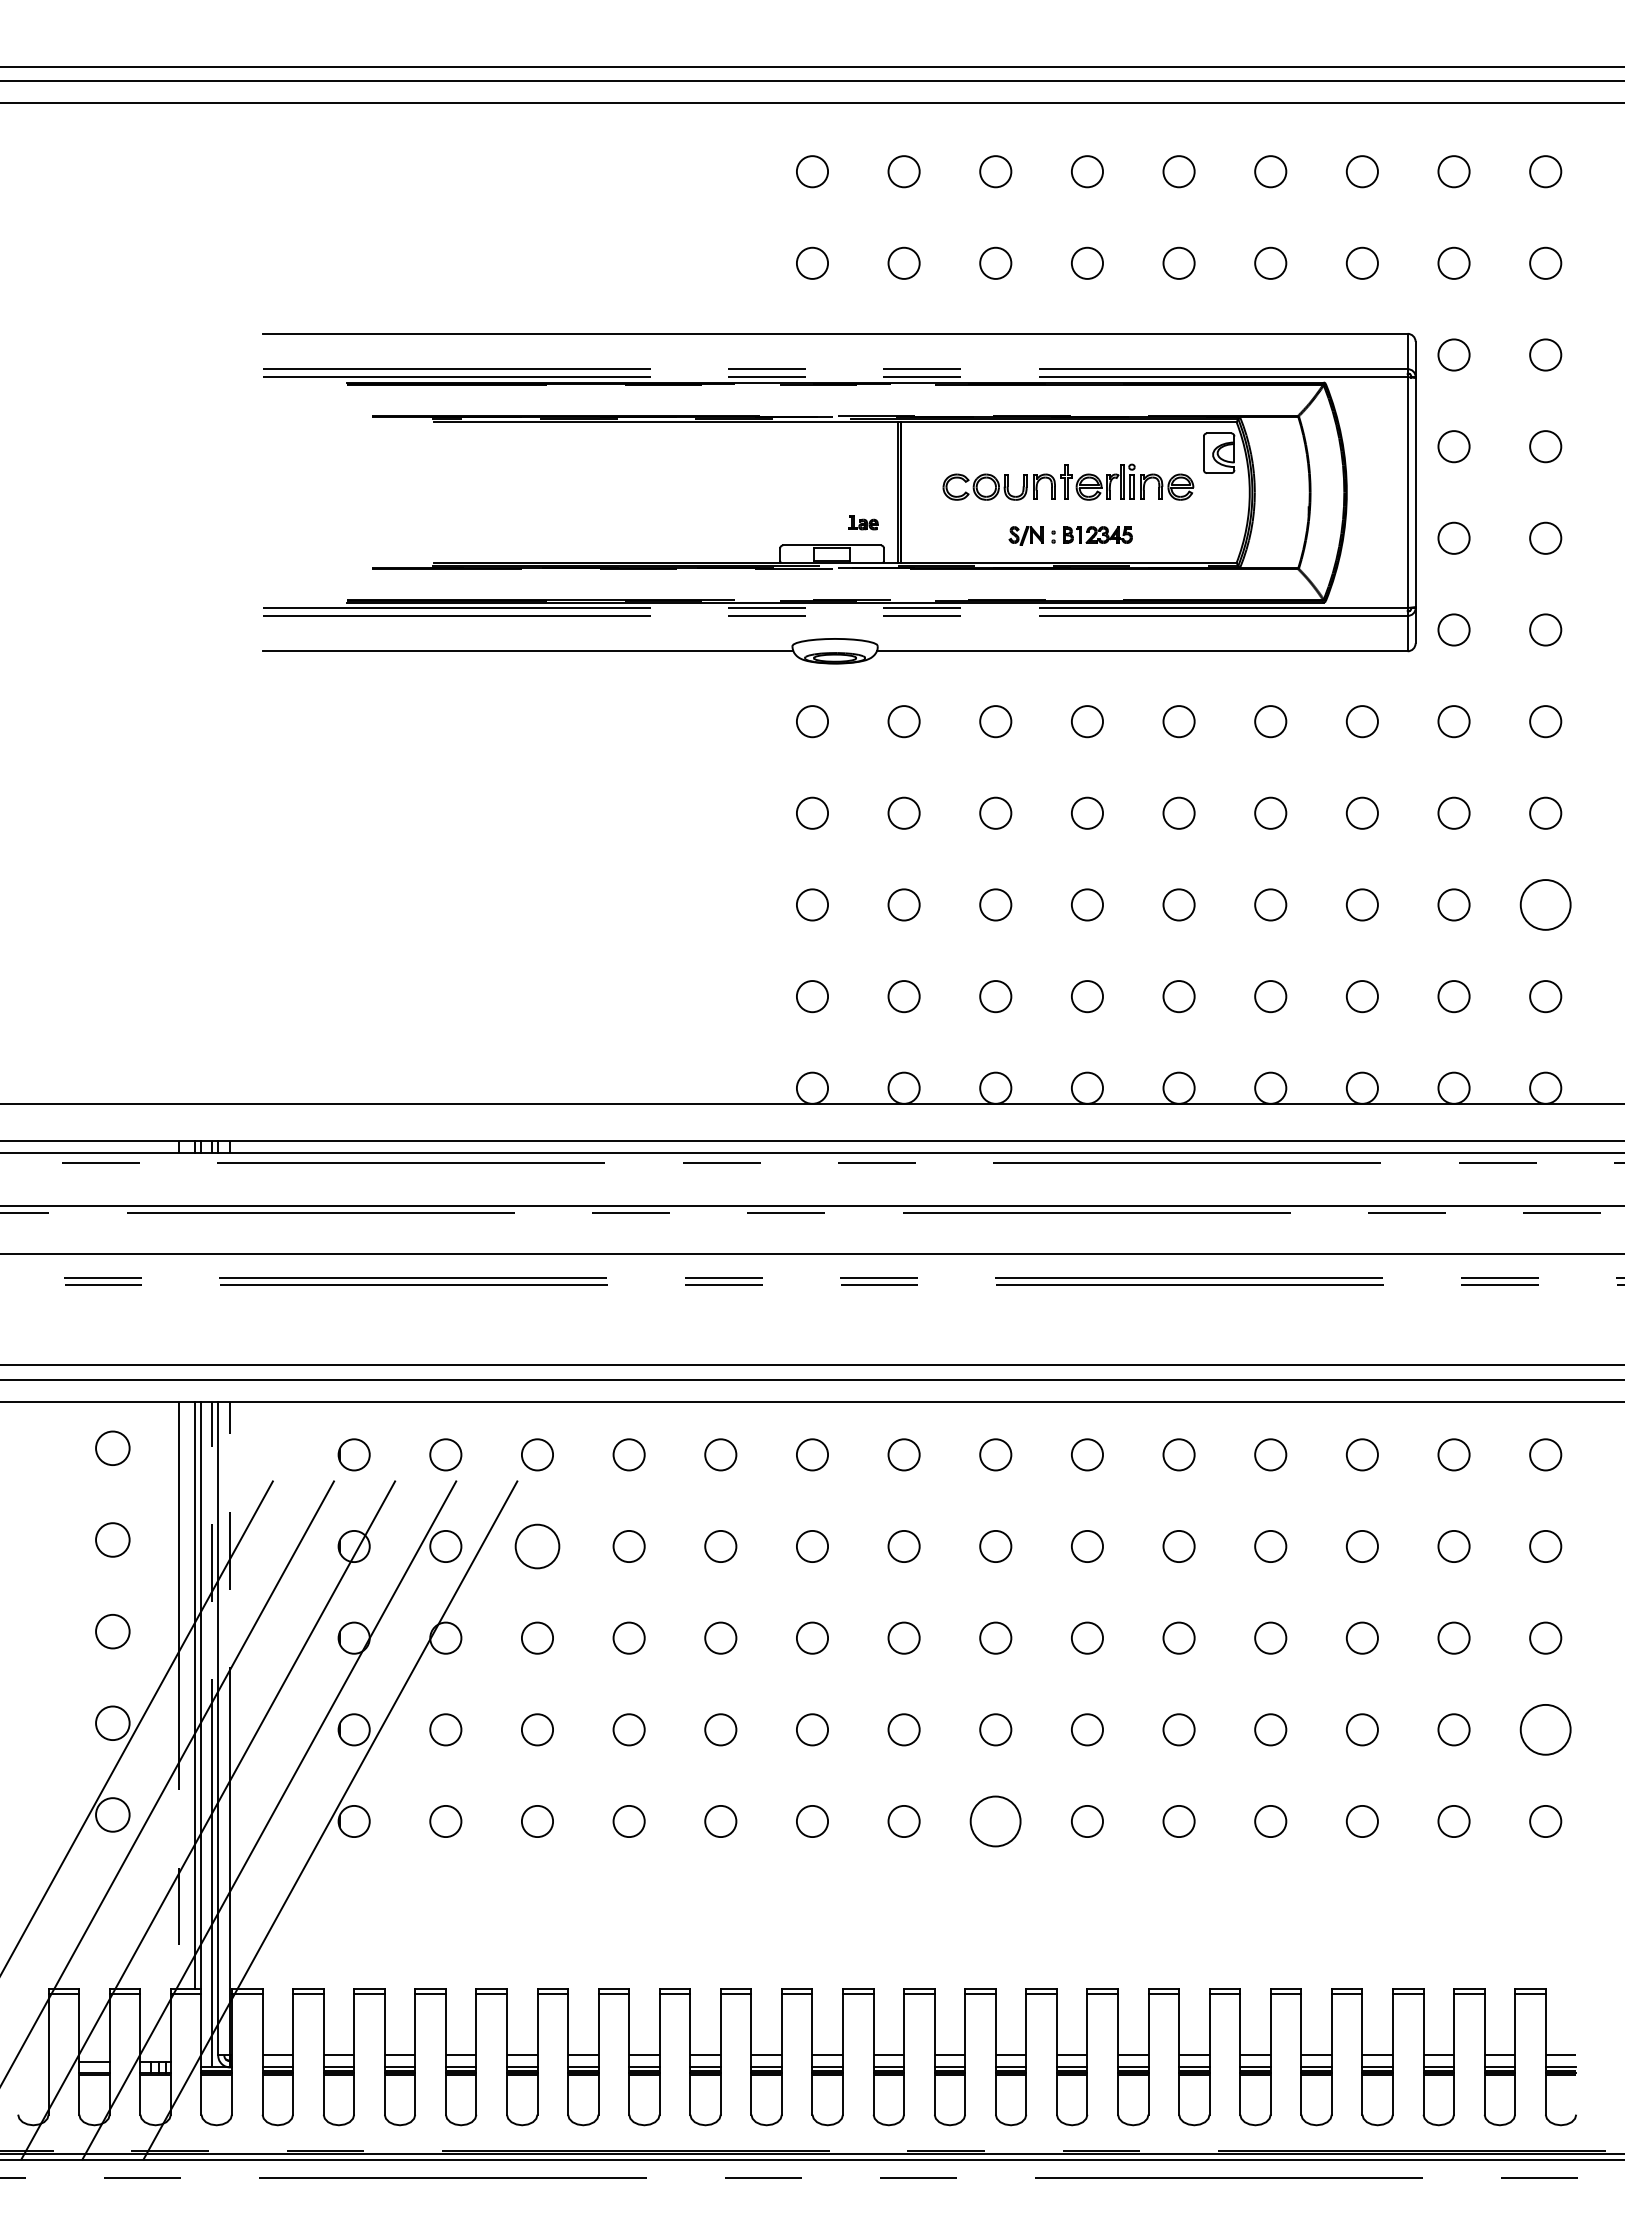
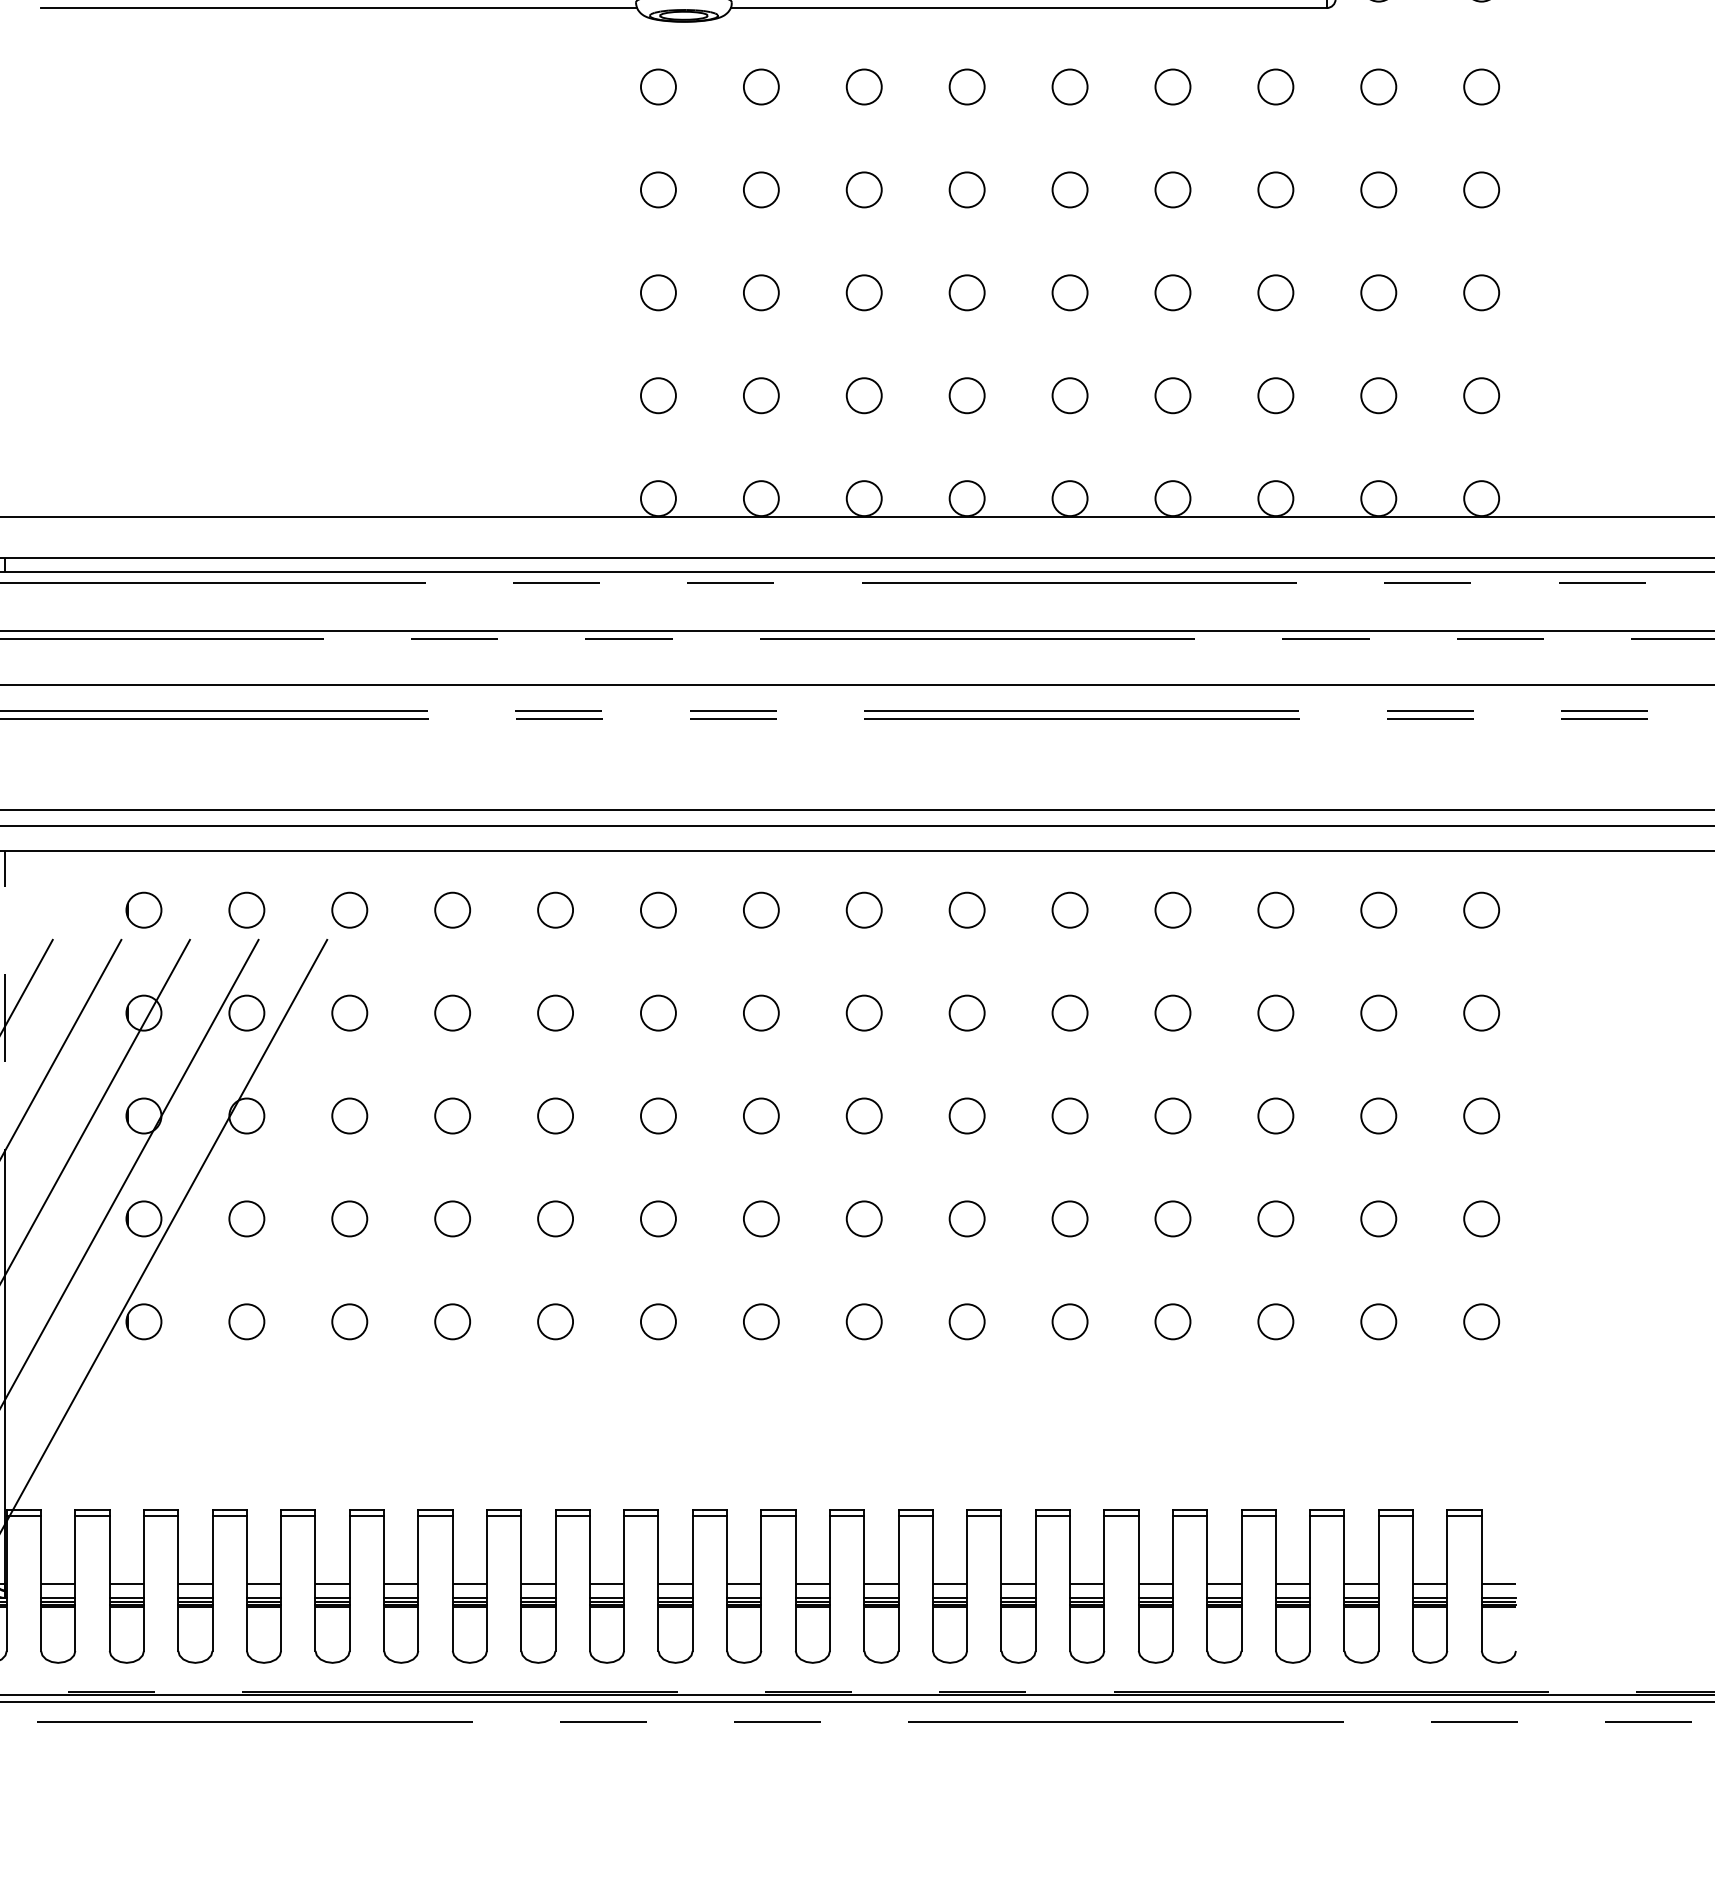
circle: (1545, 904) -> (1481, 292), size x0.62
circle: (537, 1546) -> (349, 1013), size x0.71
circle: (1545, 1729) -> (1481, 1218), size x0.62
circle: (995, 1821) -> (863, 1321), size x0.62

